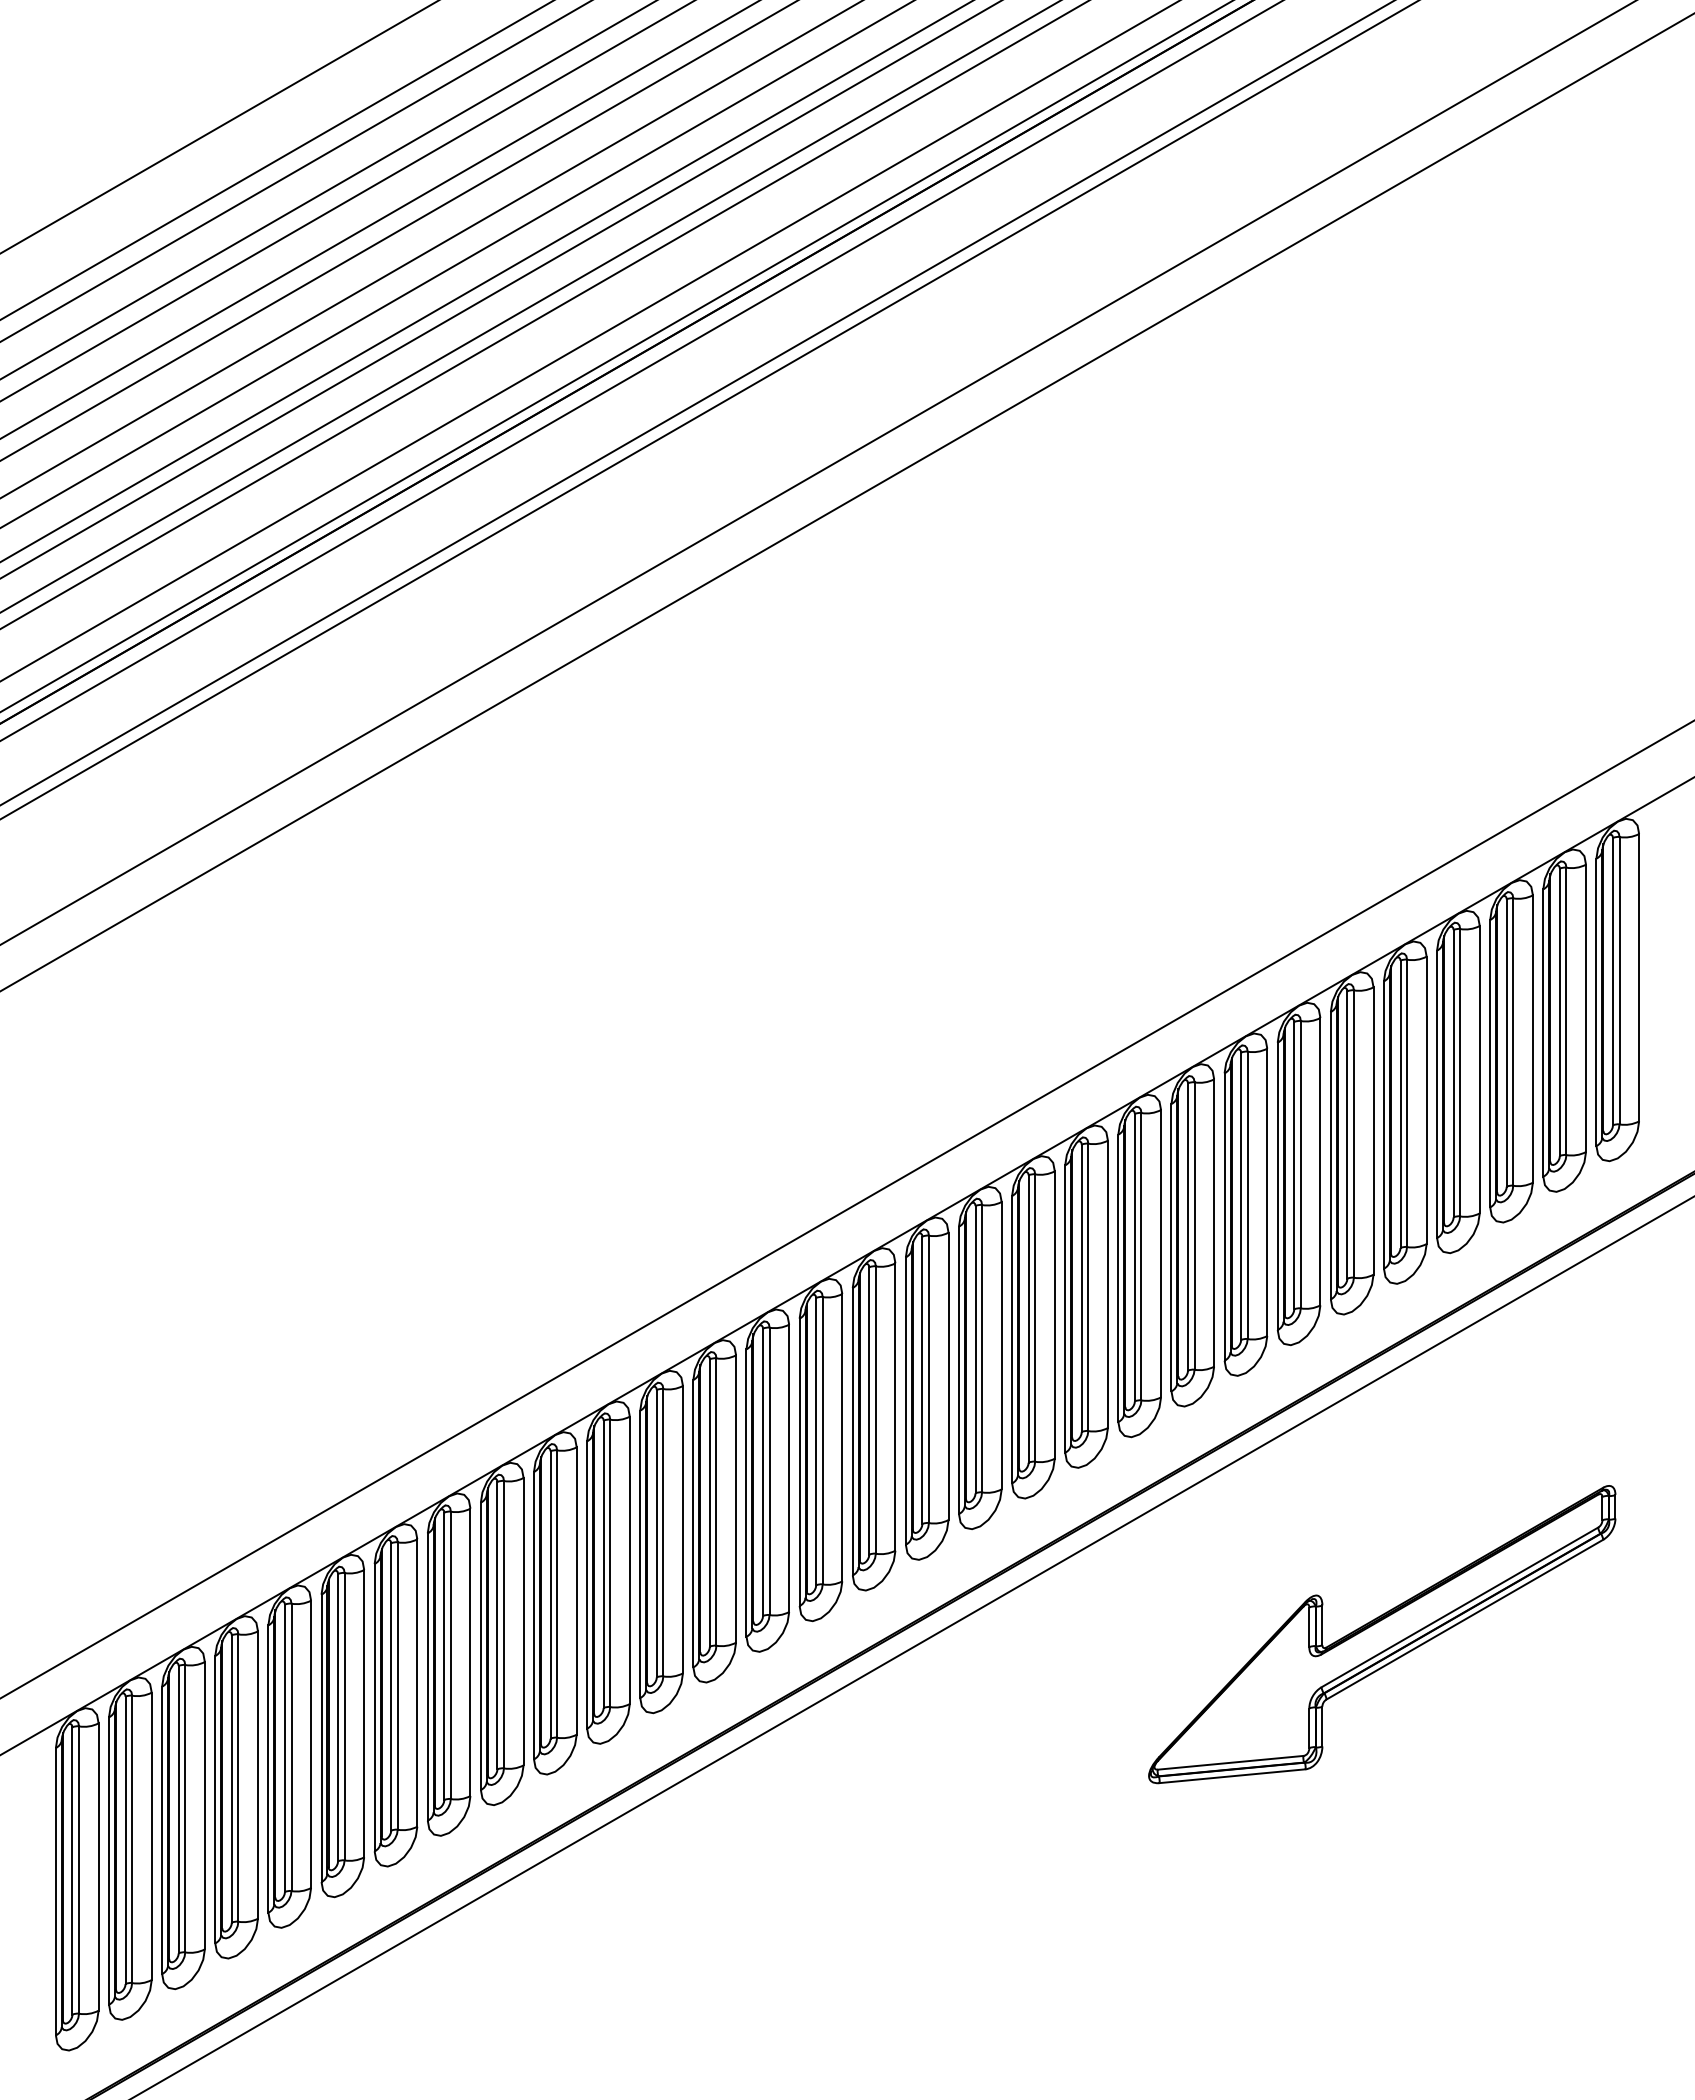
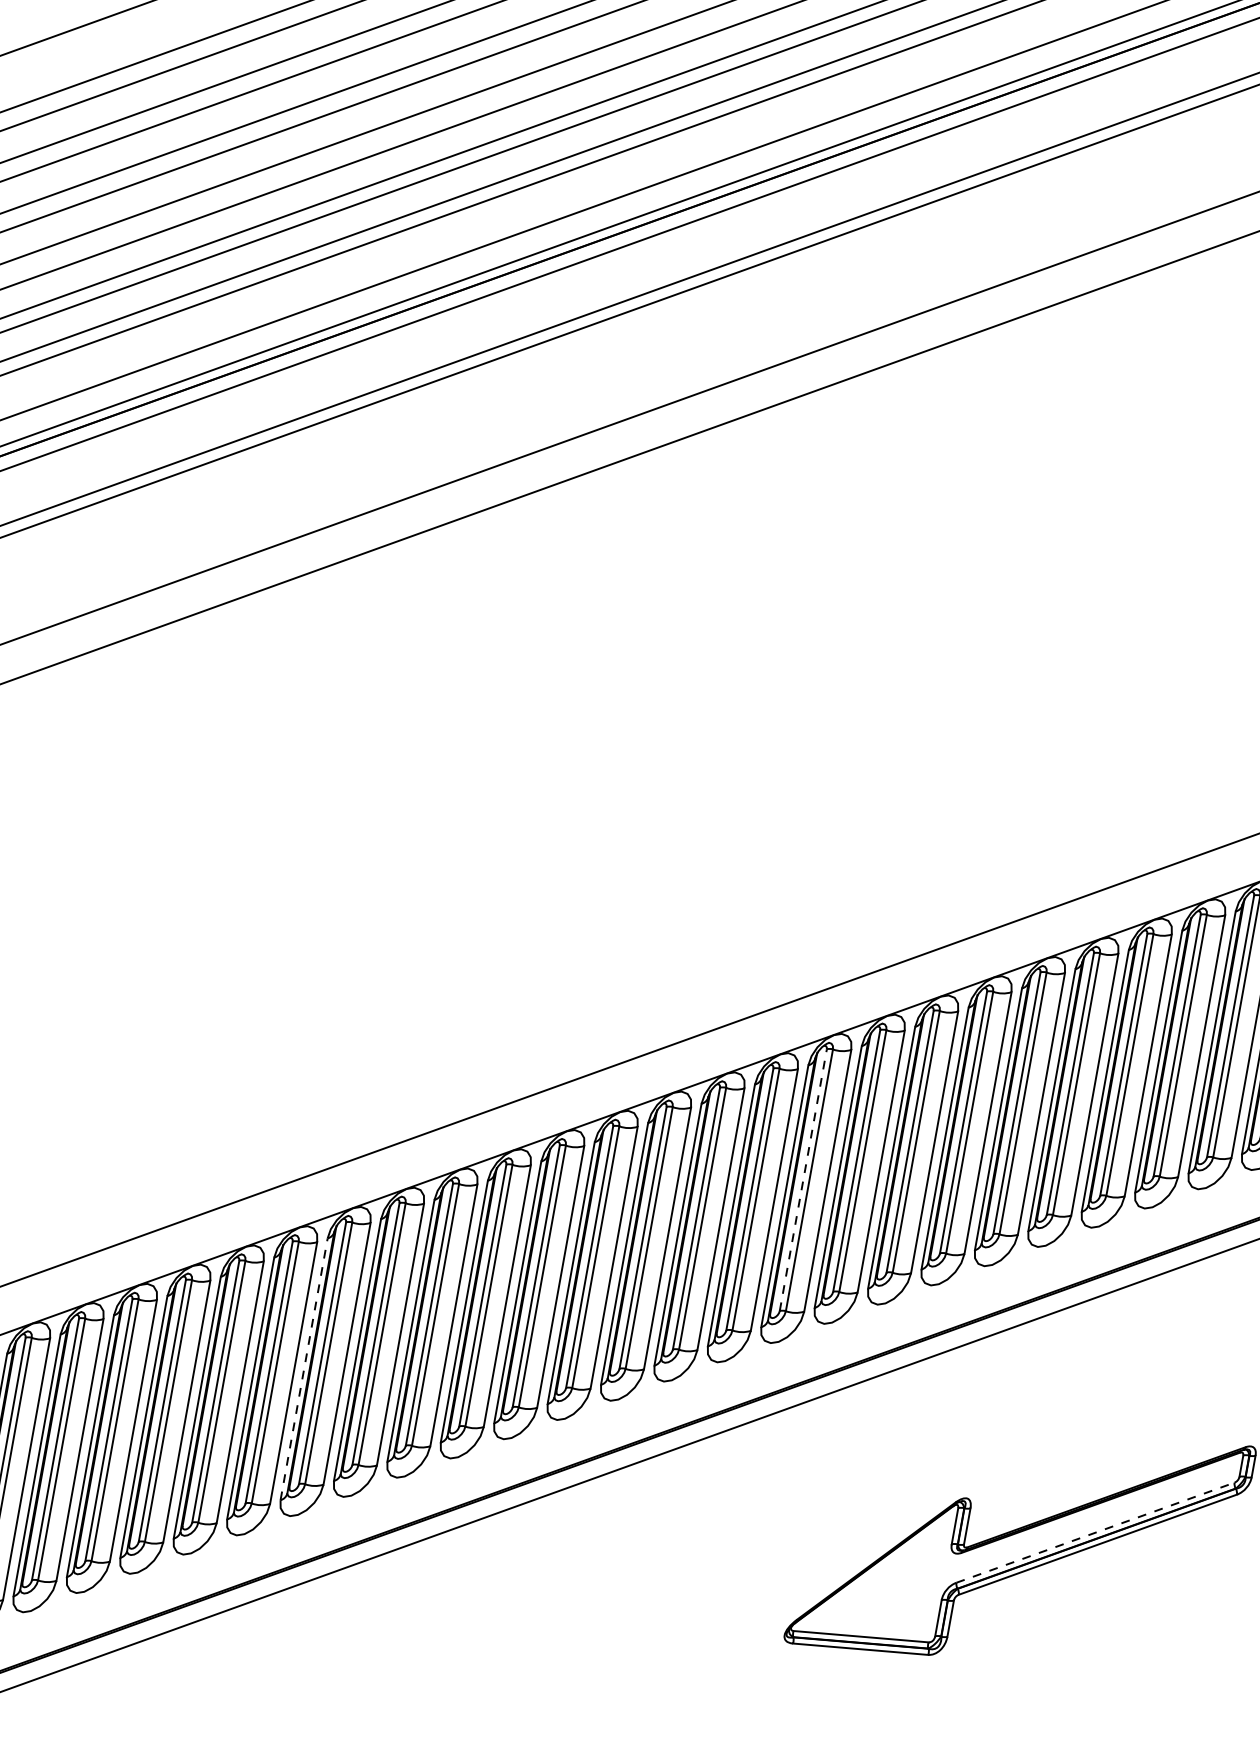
line: (1081, 1288) -> (803, 1180), solid -> dashed
line: (587, 1585) -> (304, 1369), solid -> dashed
line: (1459, 1607) -> (1095, 1532), solid -> dashed

